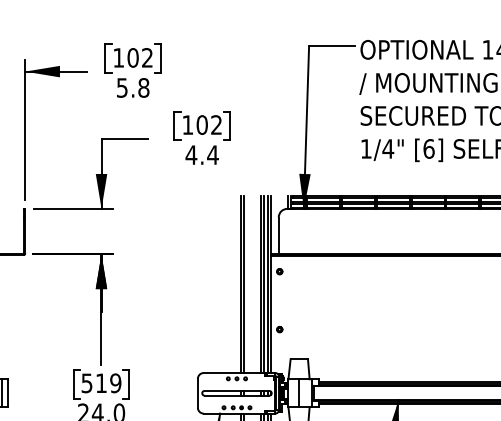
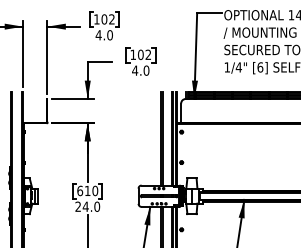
text: (131, 88) -> (103, 35), 5.8 -> 4.0
text: (212, 154) -> (146, 70), 4.4 -> 4.0
text: (101, 382) -> (87, 190), 519 -> 610

